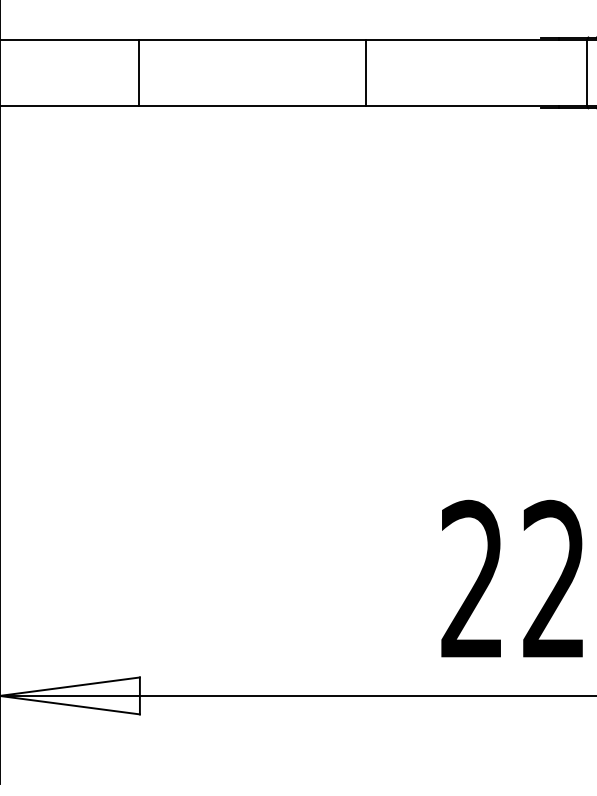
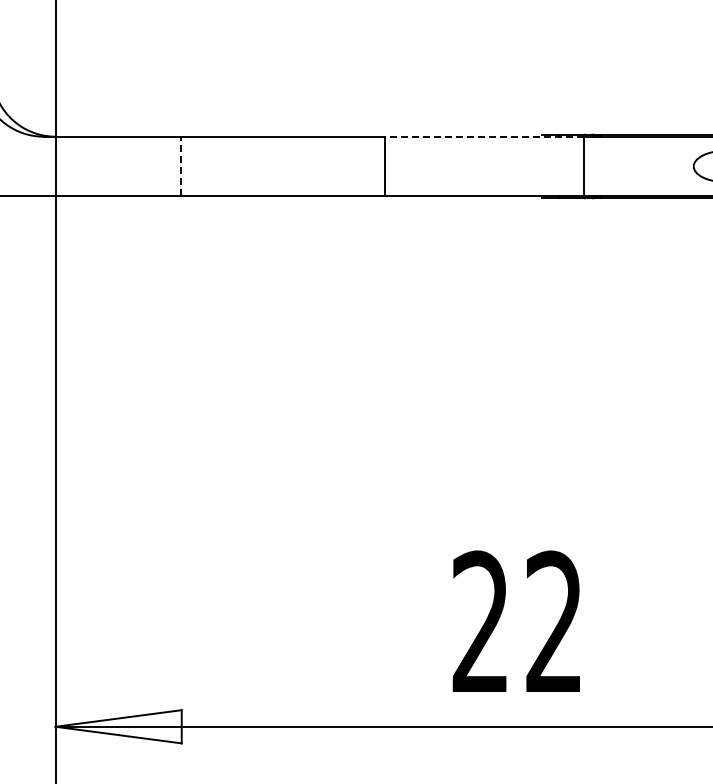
line: (475, 39) -> (483, 136), solid -> dashed
line: (139, 72) -> (181, 166), solid -> dashed

